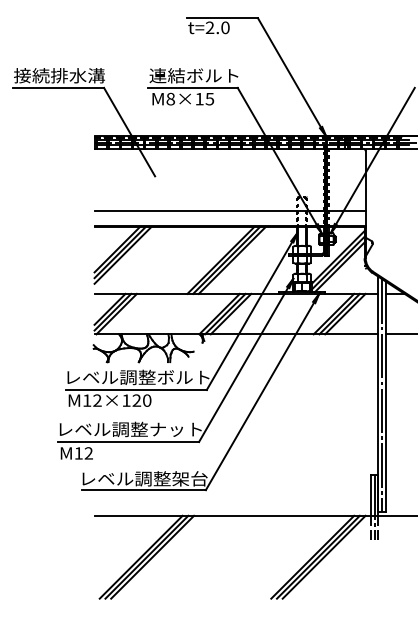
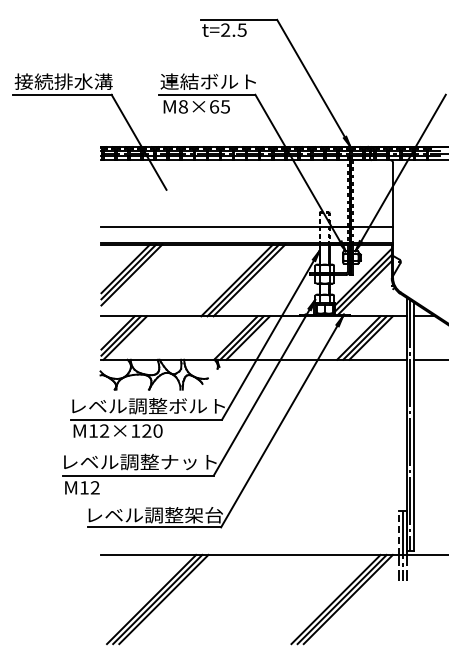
text: (224, 27) -> (241, 29), t=2.0 -> t=2.5
text: (199, 98) -> (214, 106), M8×15 -> M8×65
line: (370, 495) -> (398, 533), solid -> dashed

